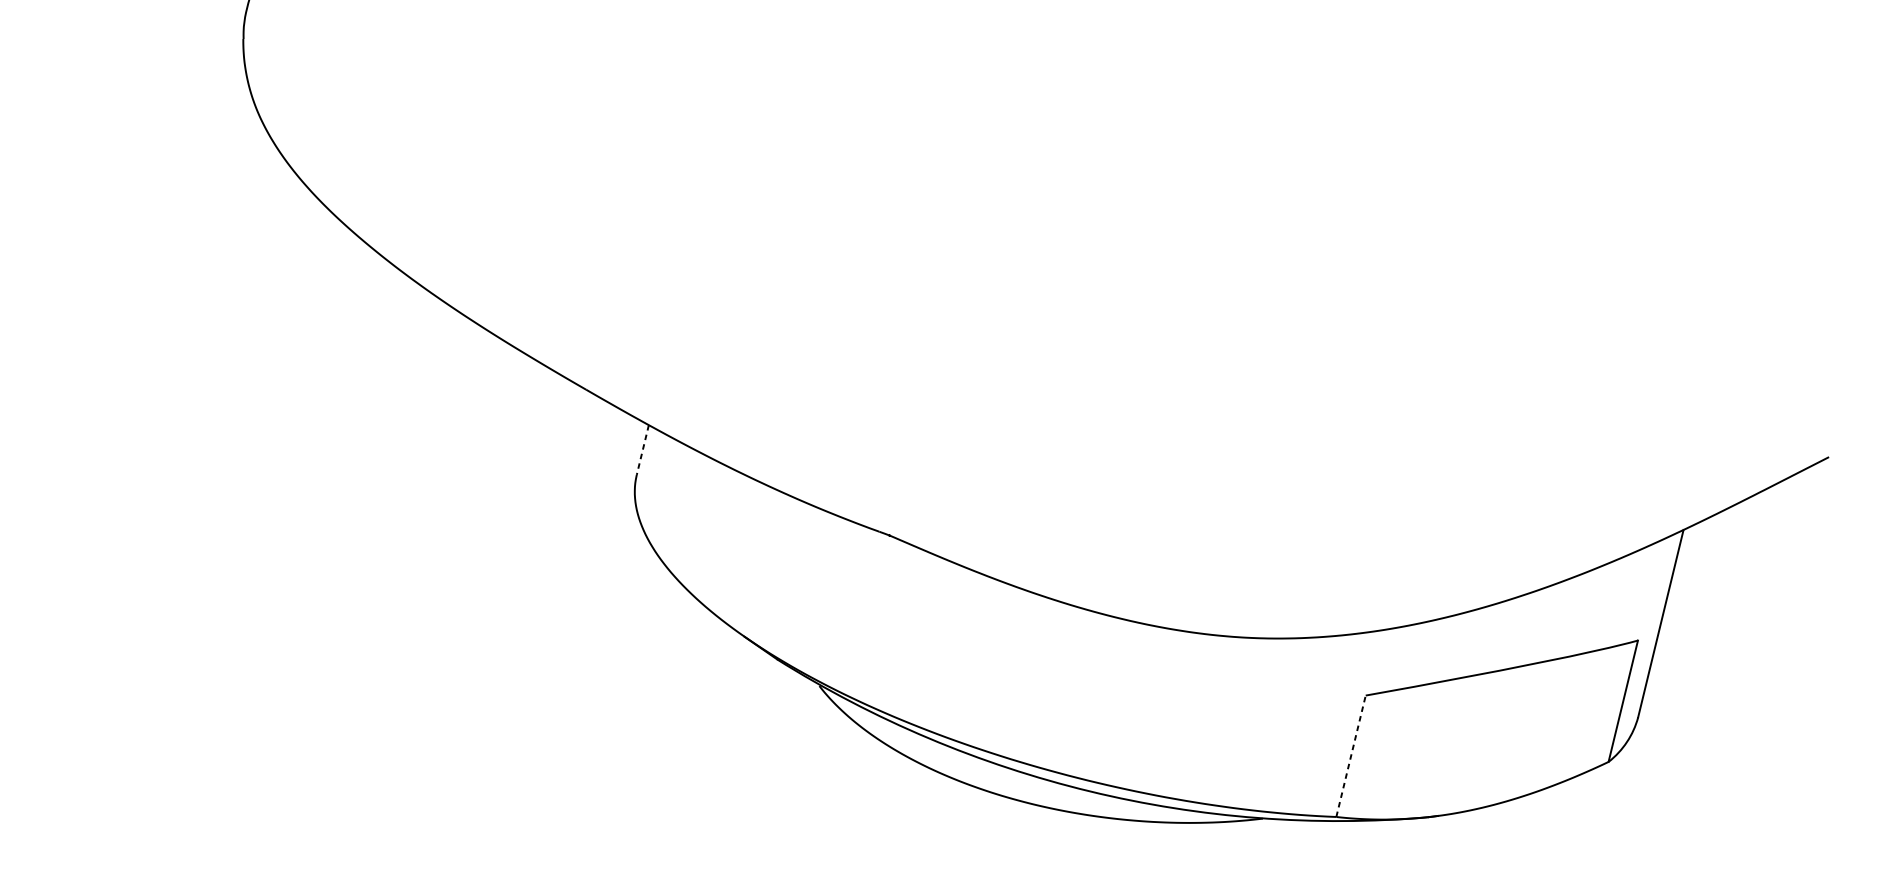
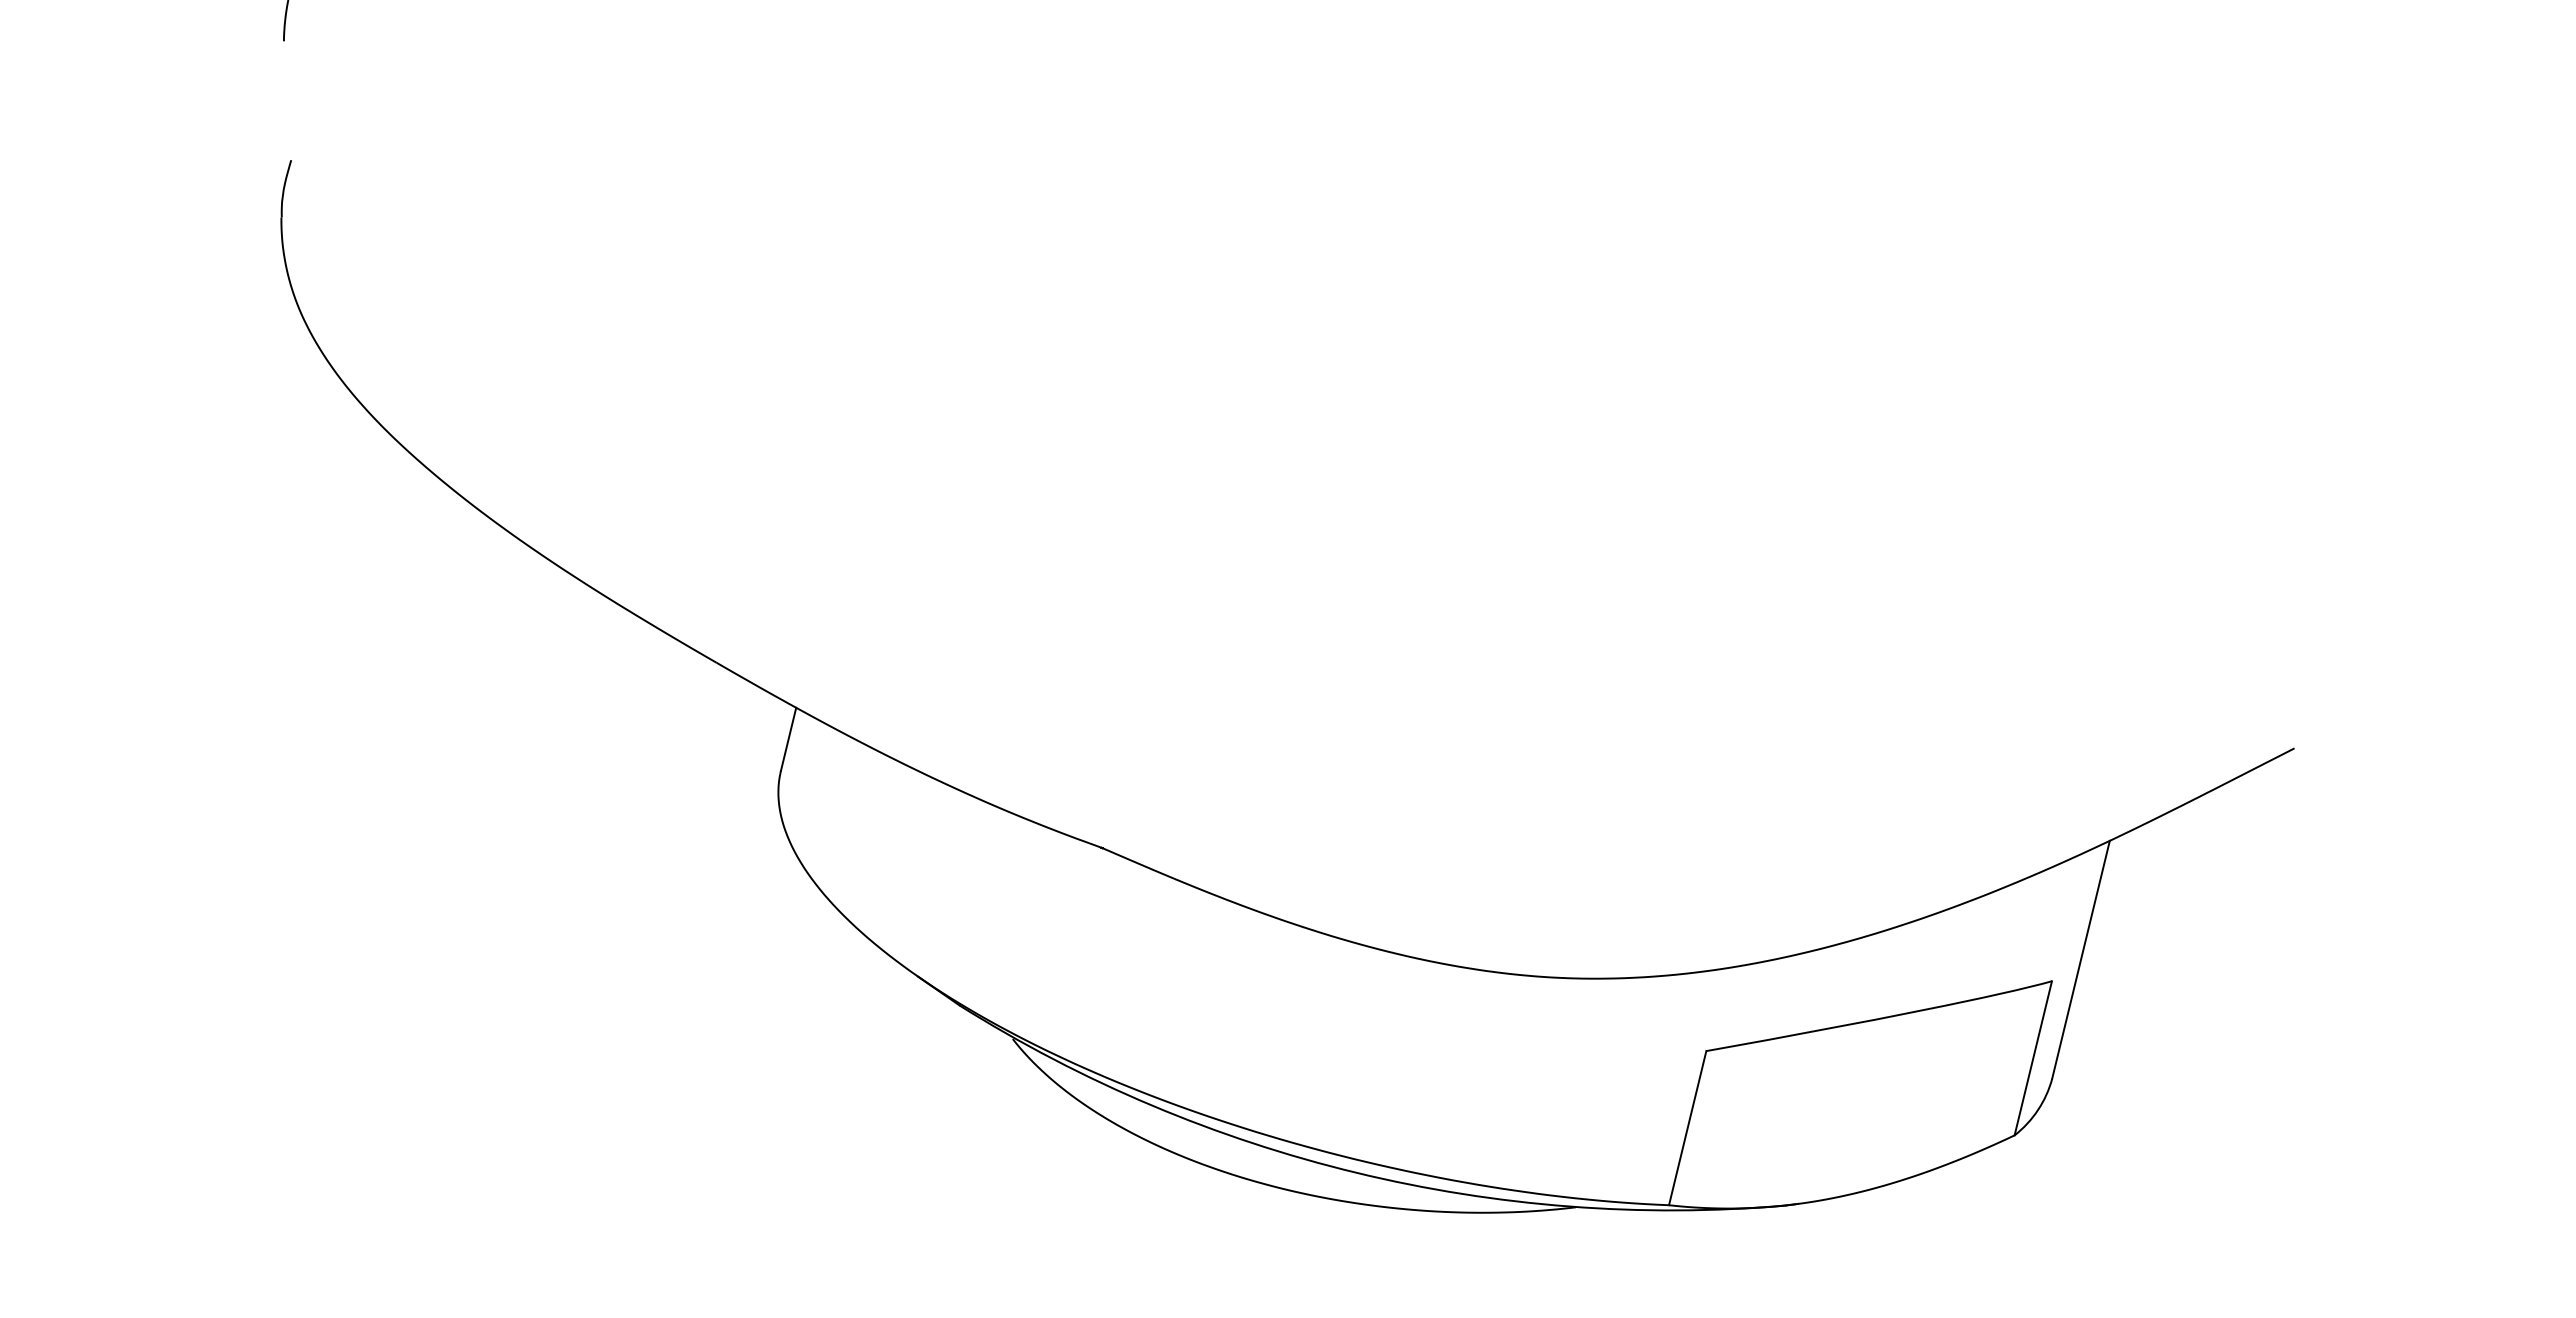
line: (642, 450) -> (788, 739), dashed -> solid
line: (1350, 755) -> (1687, 1127), dashed -> solid

